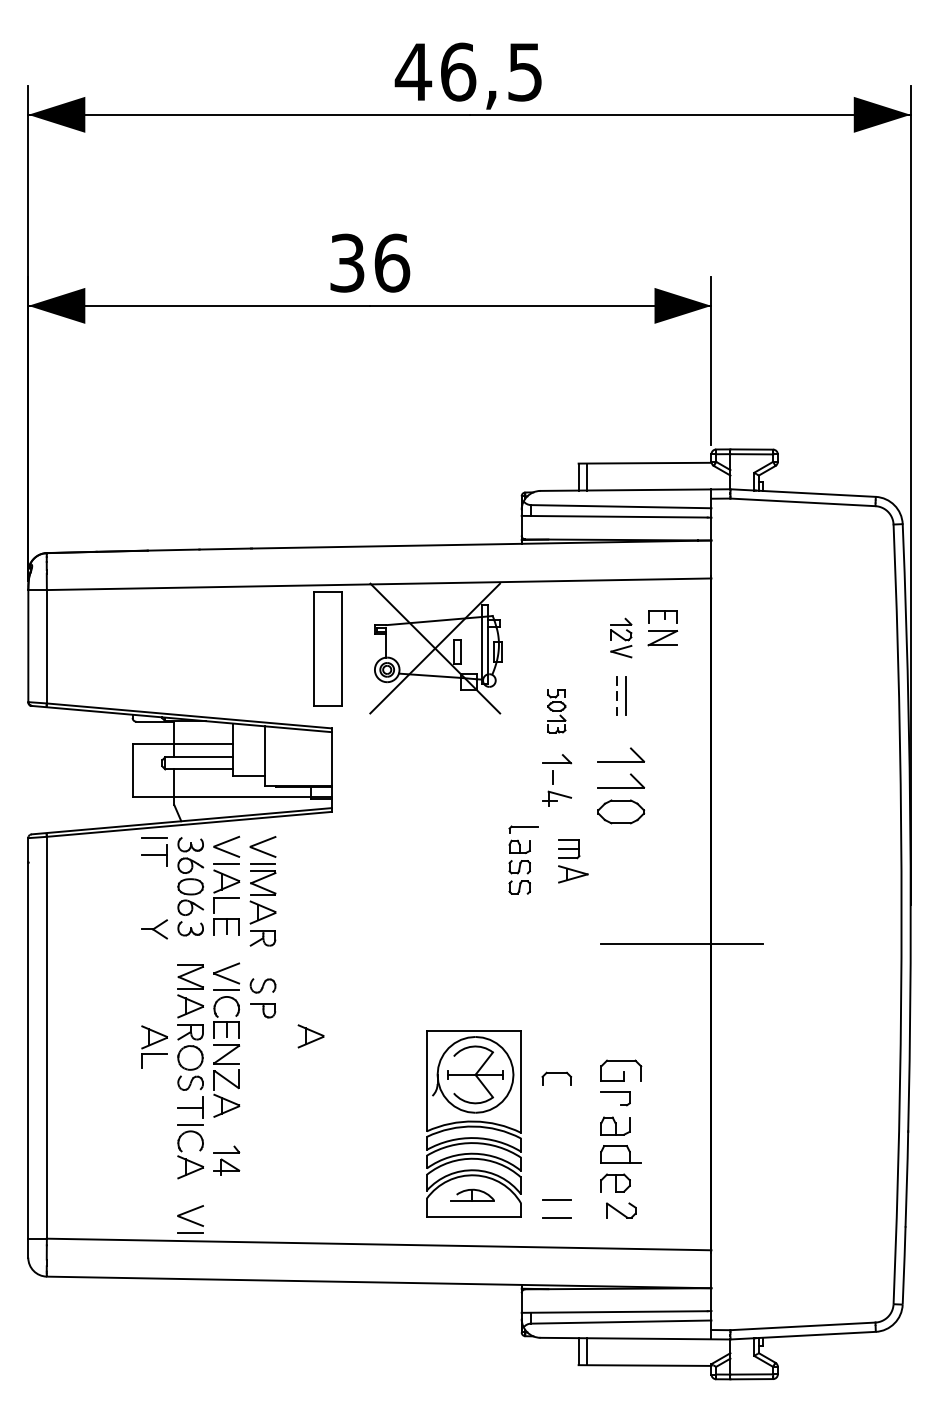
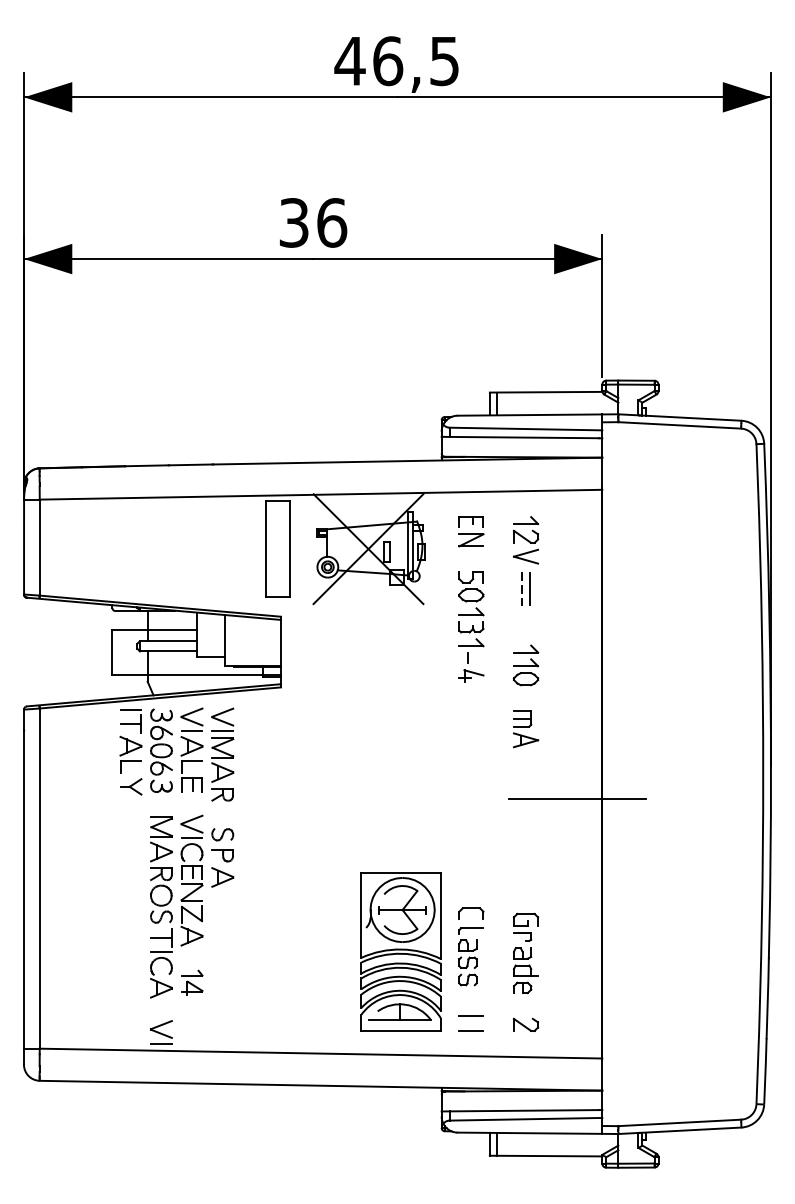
part: (662, 628) -> (471, 532), moved
part: (621, 637) -> (526, 539), size x1.43
part: (556, 711) -> (471, 602), size x1.67
part: (621, 785) -> (526, 665), size x0.62
part: (523, 859) -> (471, 956), moved
part: (573, 861) -> (526, 729), moved
part: (310, 1036) -> (222, 877), moved
part: (154, 1046) -> (130, 753), moved
part: (621, 1126) -> (526, 953), size x0.71
part: (472, 1194) -> (400, 1011), size x1.67

